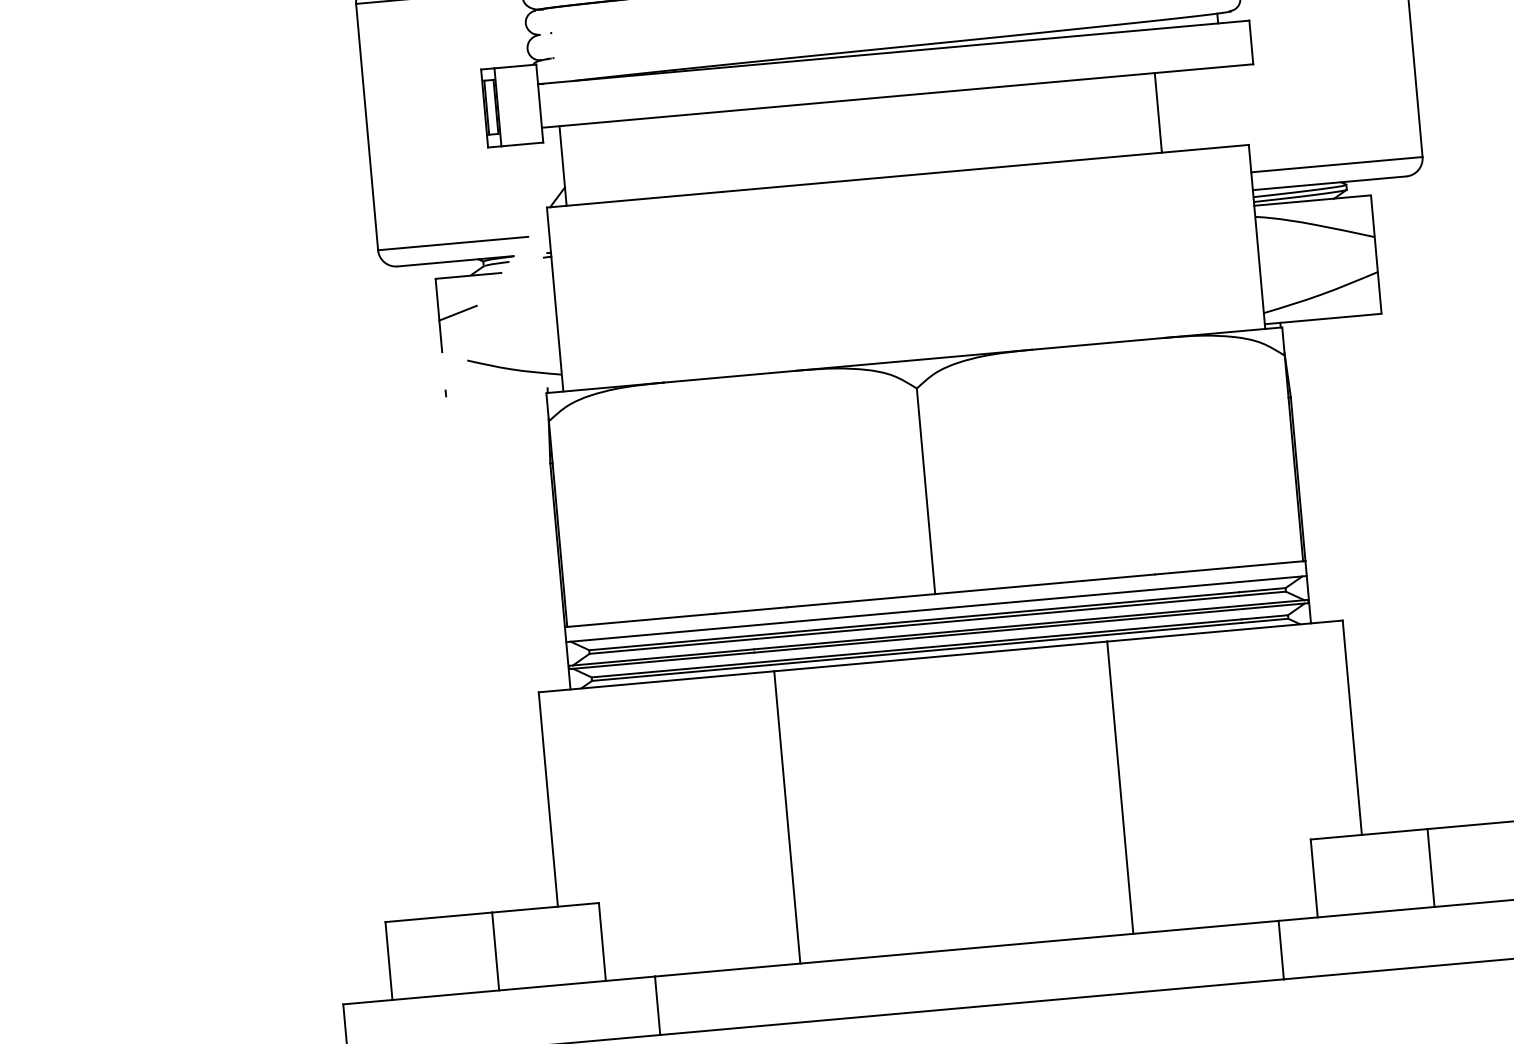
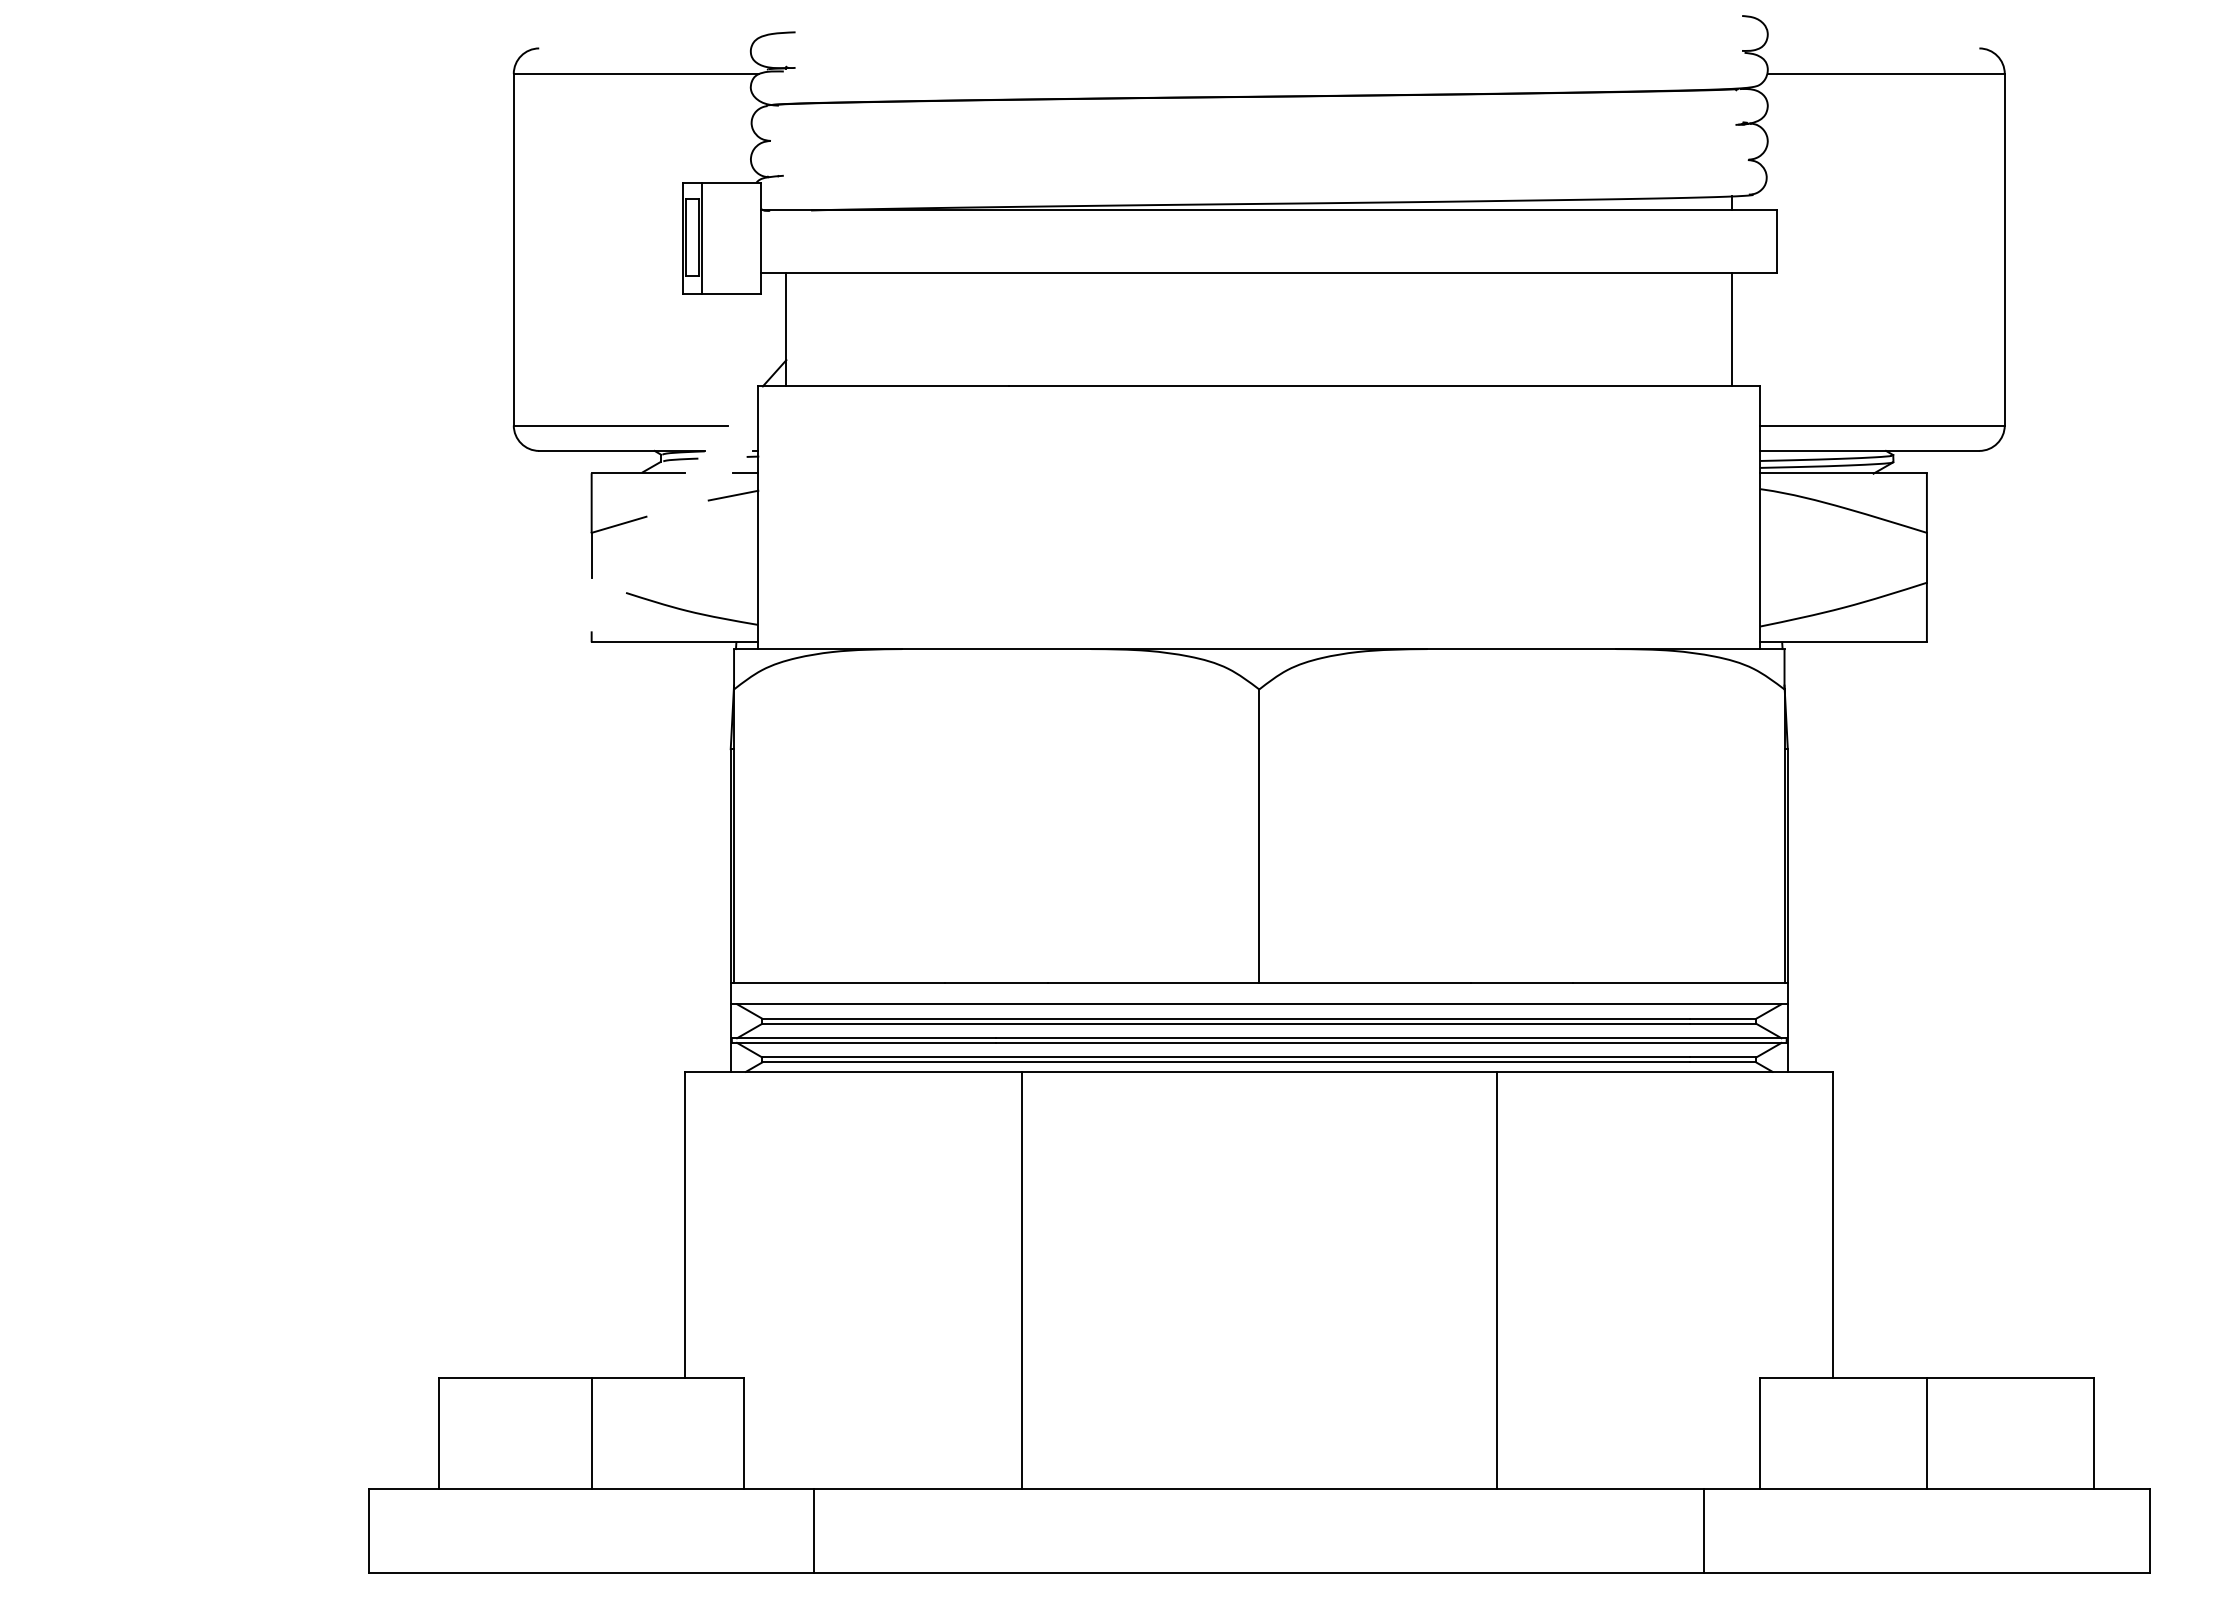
line: (1158, 112) -> (1732, 329), moved
line: (543, 269) -> (745, 473), added
line: (536, 285) -> (733, 495), added
line: (504, 392) -> (674, 642), added

